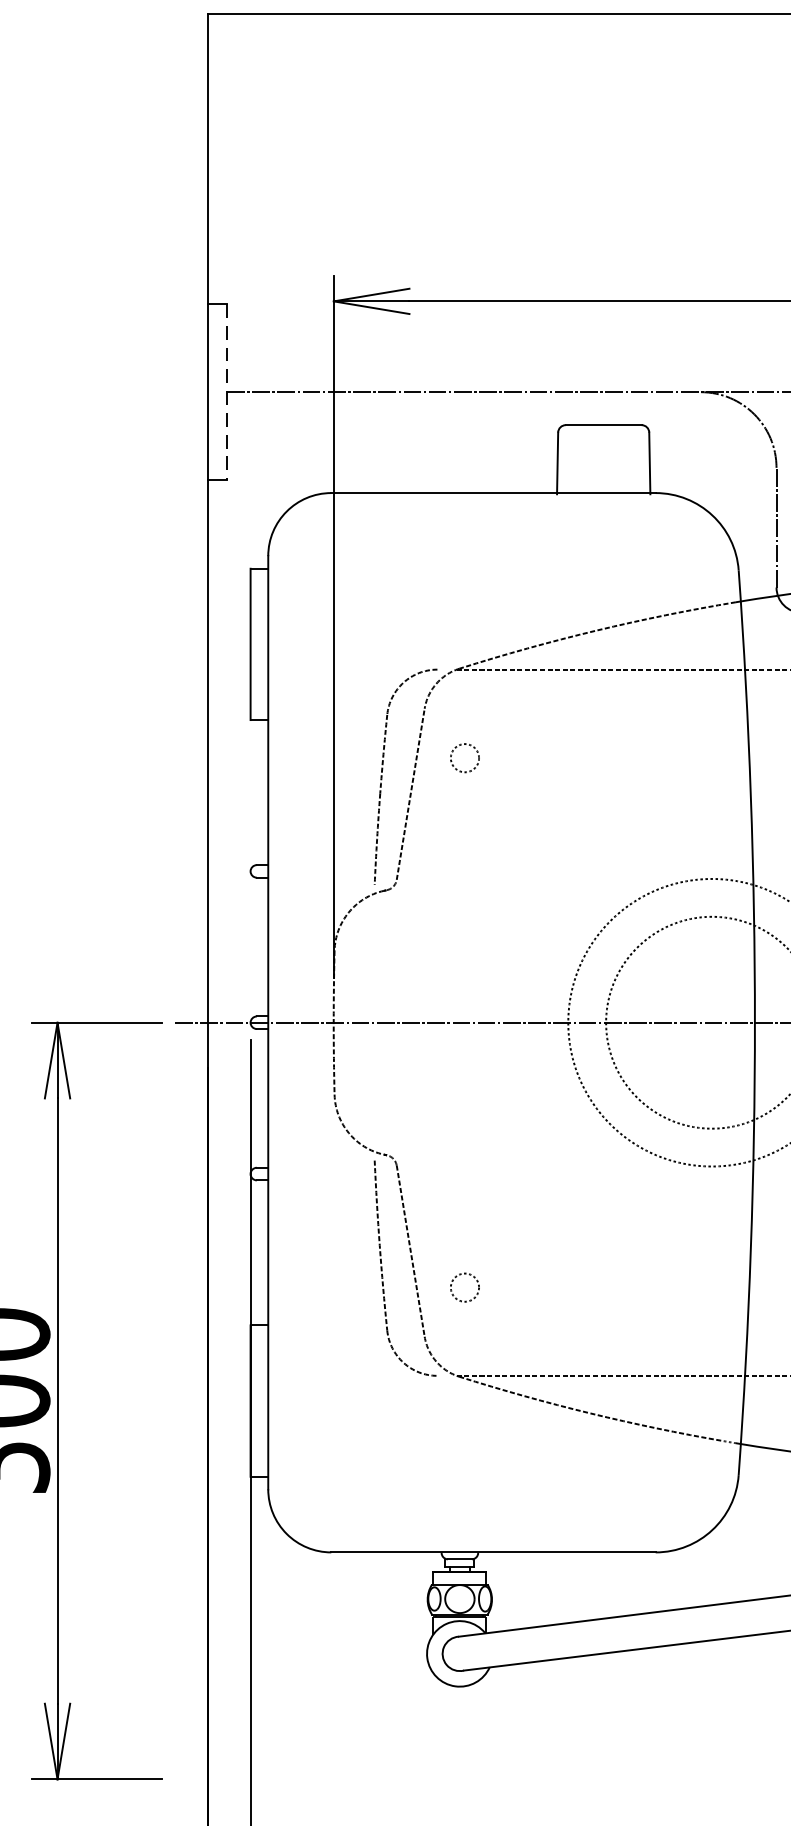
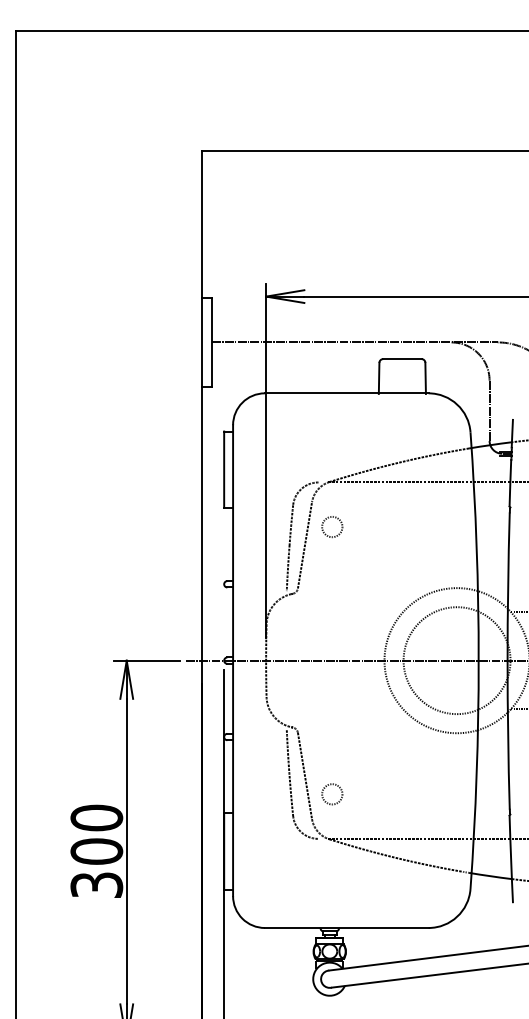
line: (227, 392) -> (212, 342), dashed -> solid
circle: (465, 758) -> (332, 527), size x1.43
circle: (465, 1287) -> (332, 794), size x1.43

